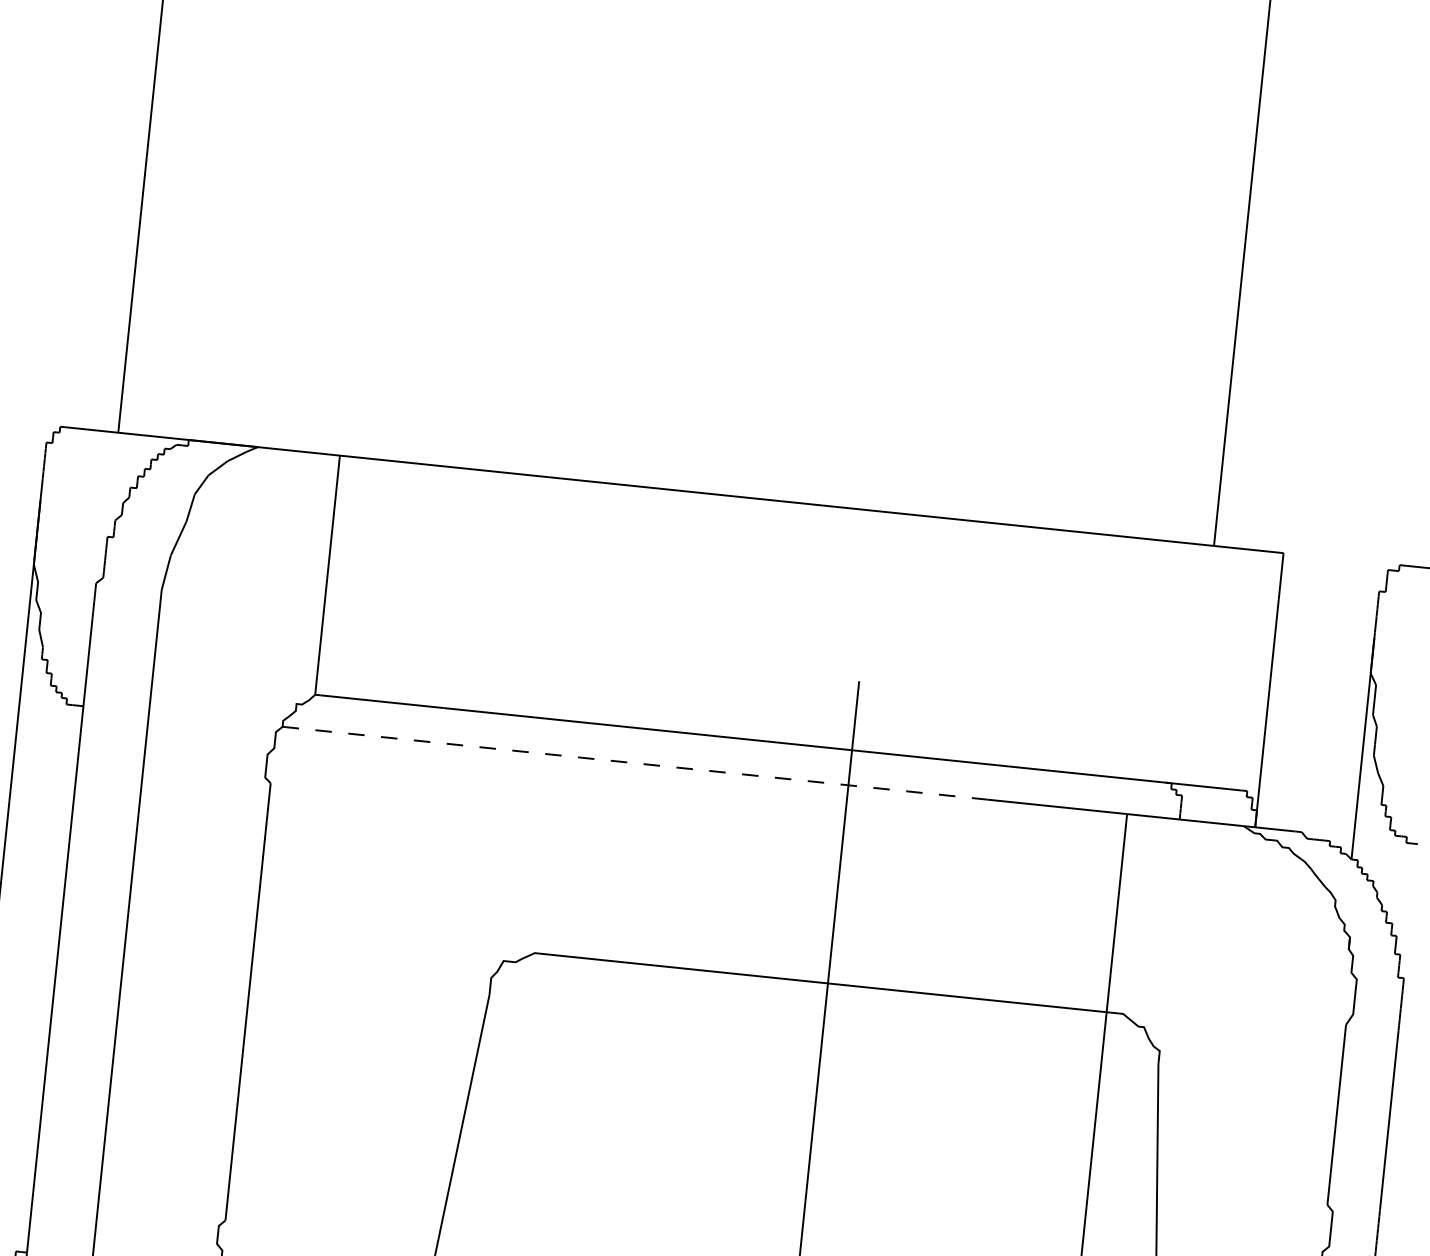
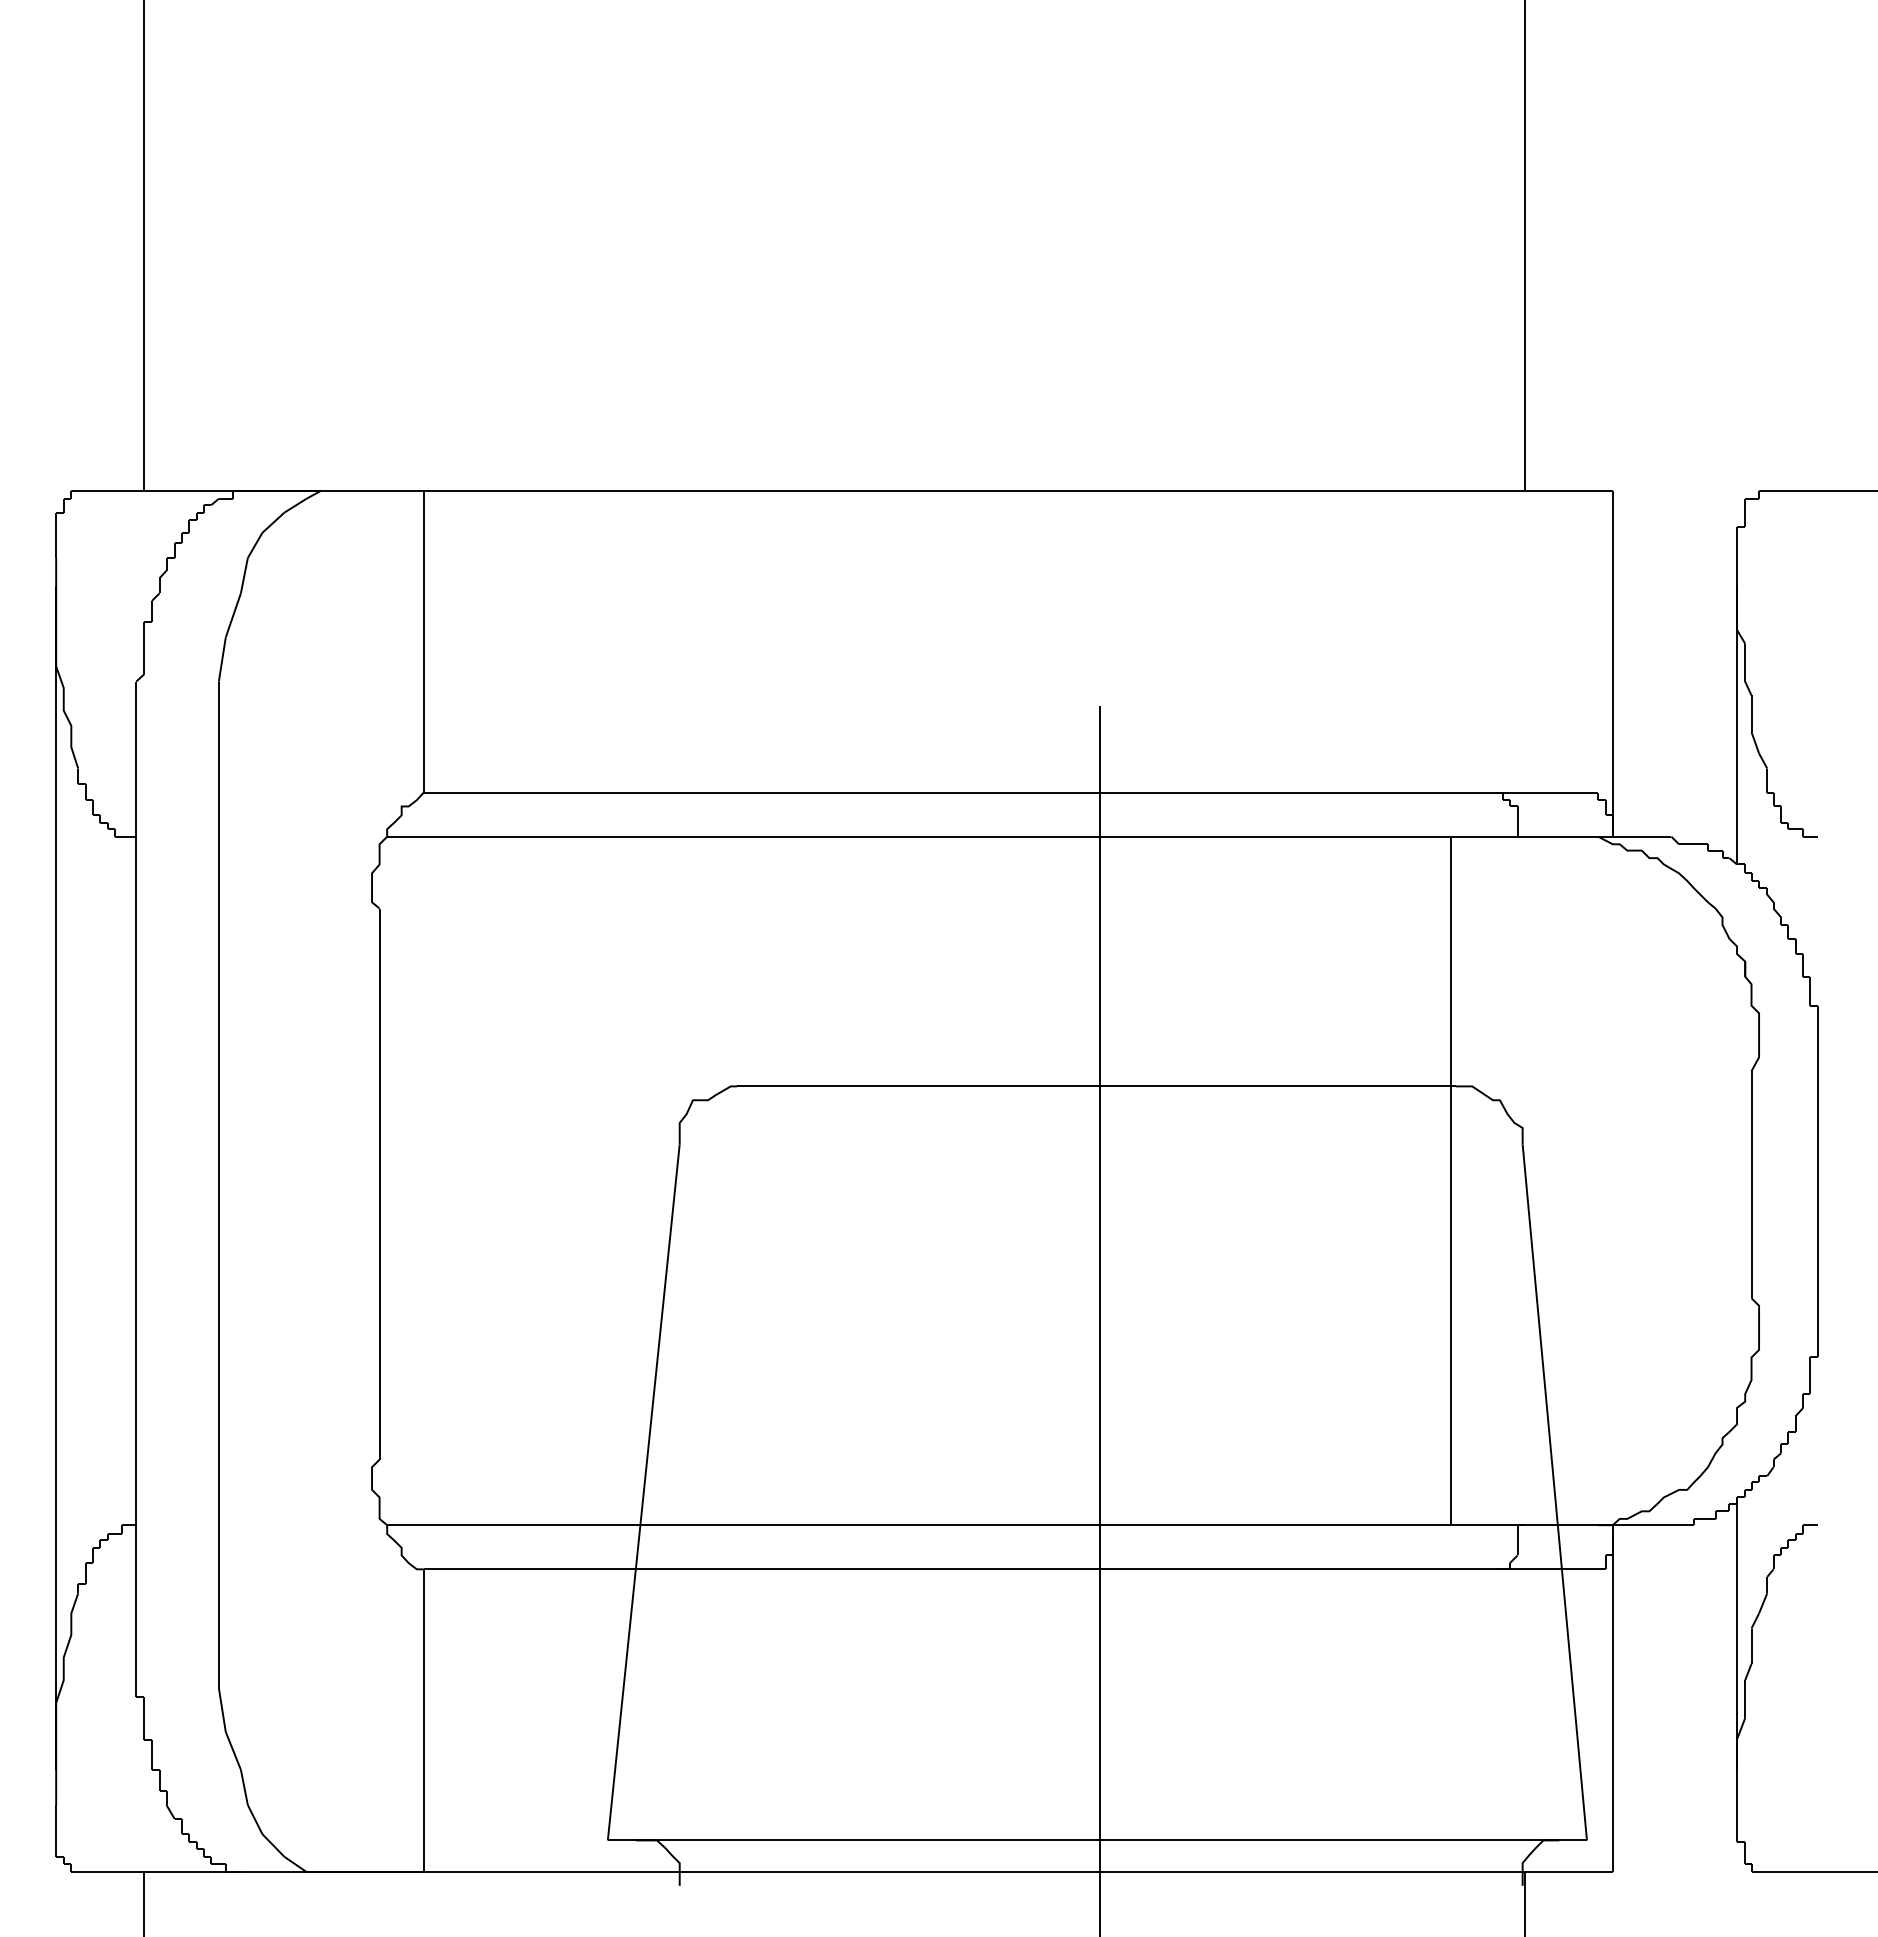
line: (635, 763) -> (831, 836), dashed -> solid

